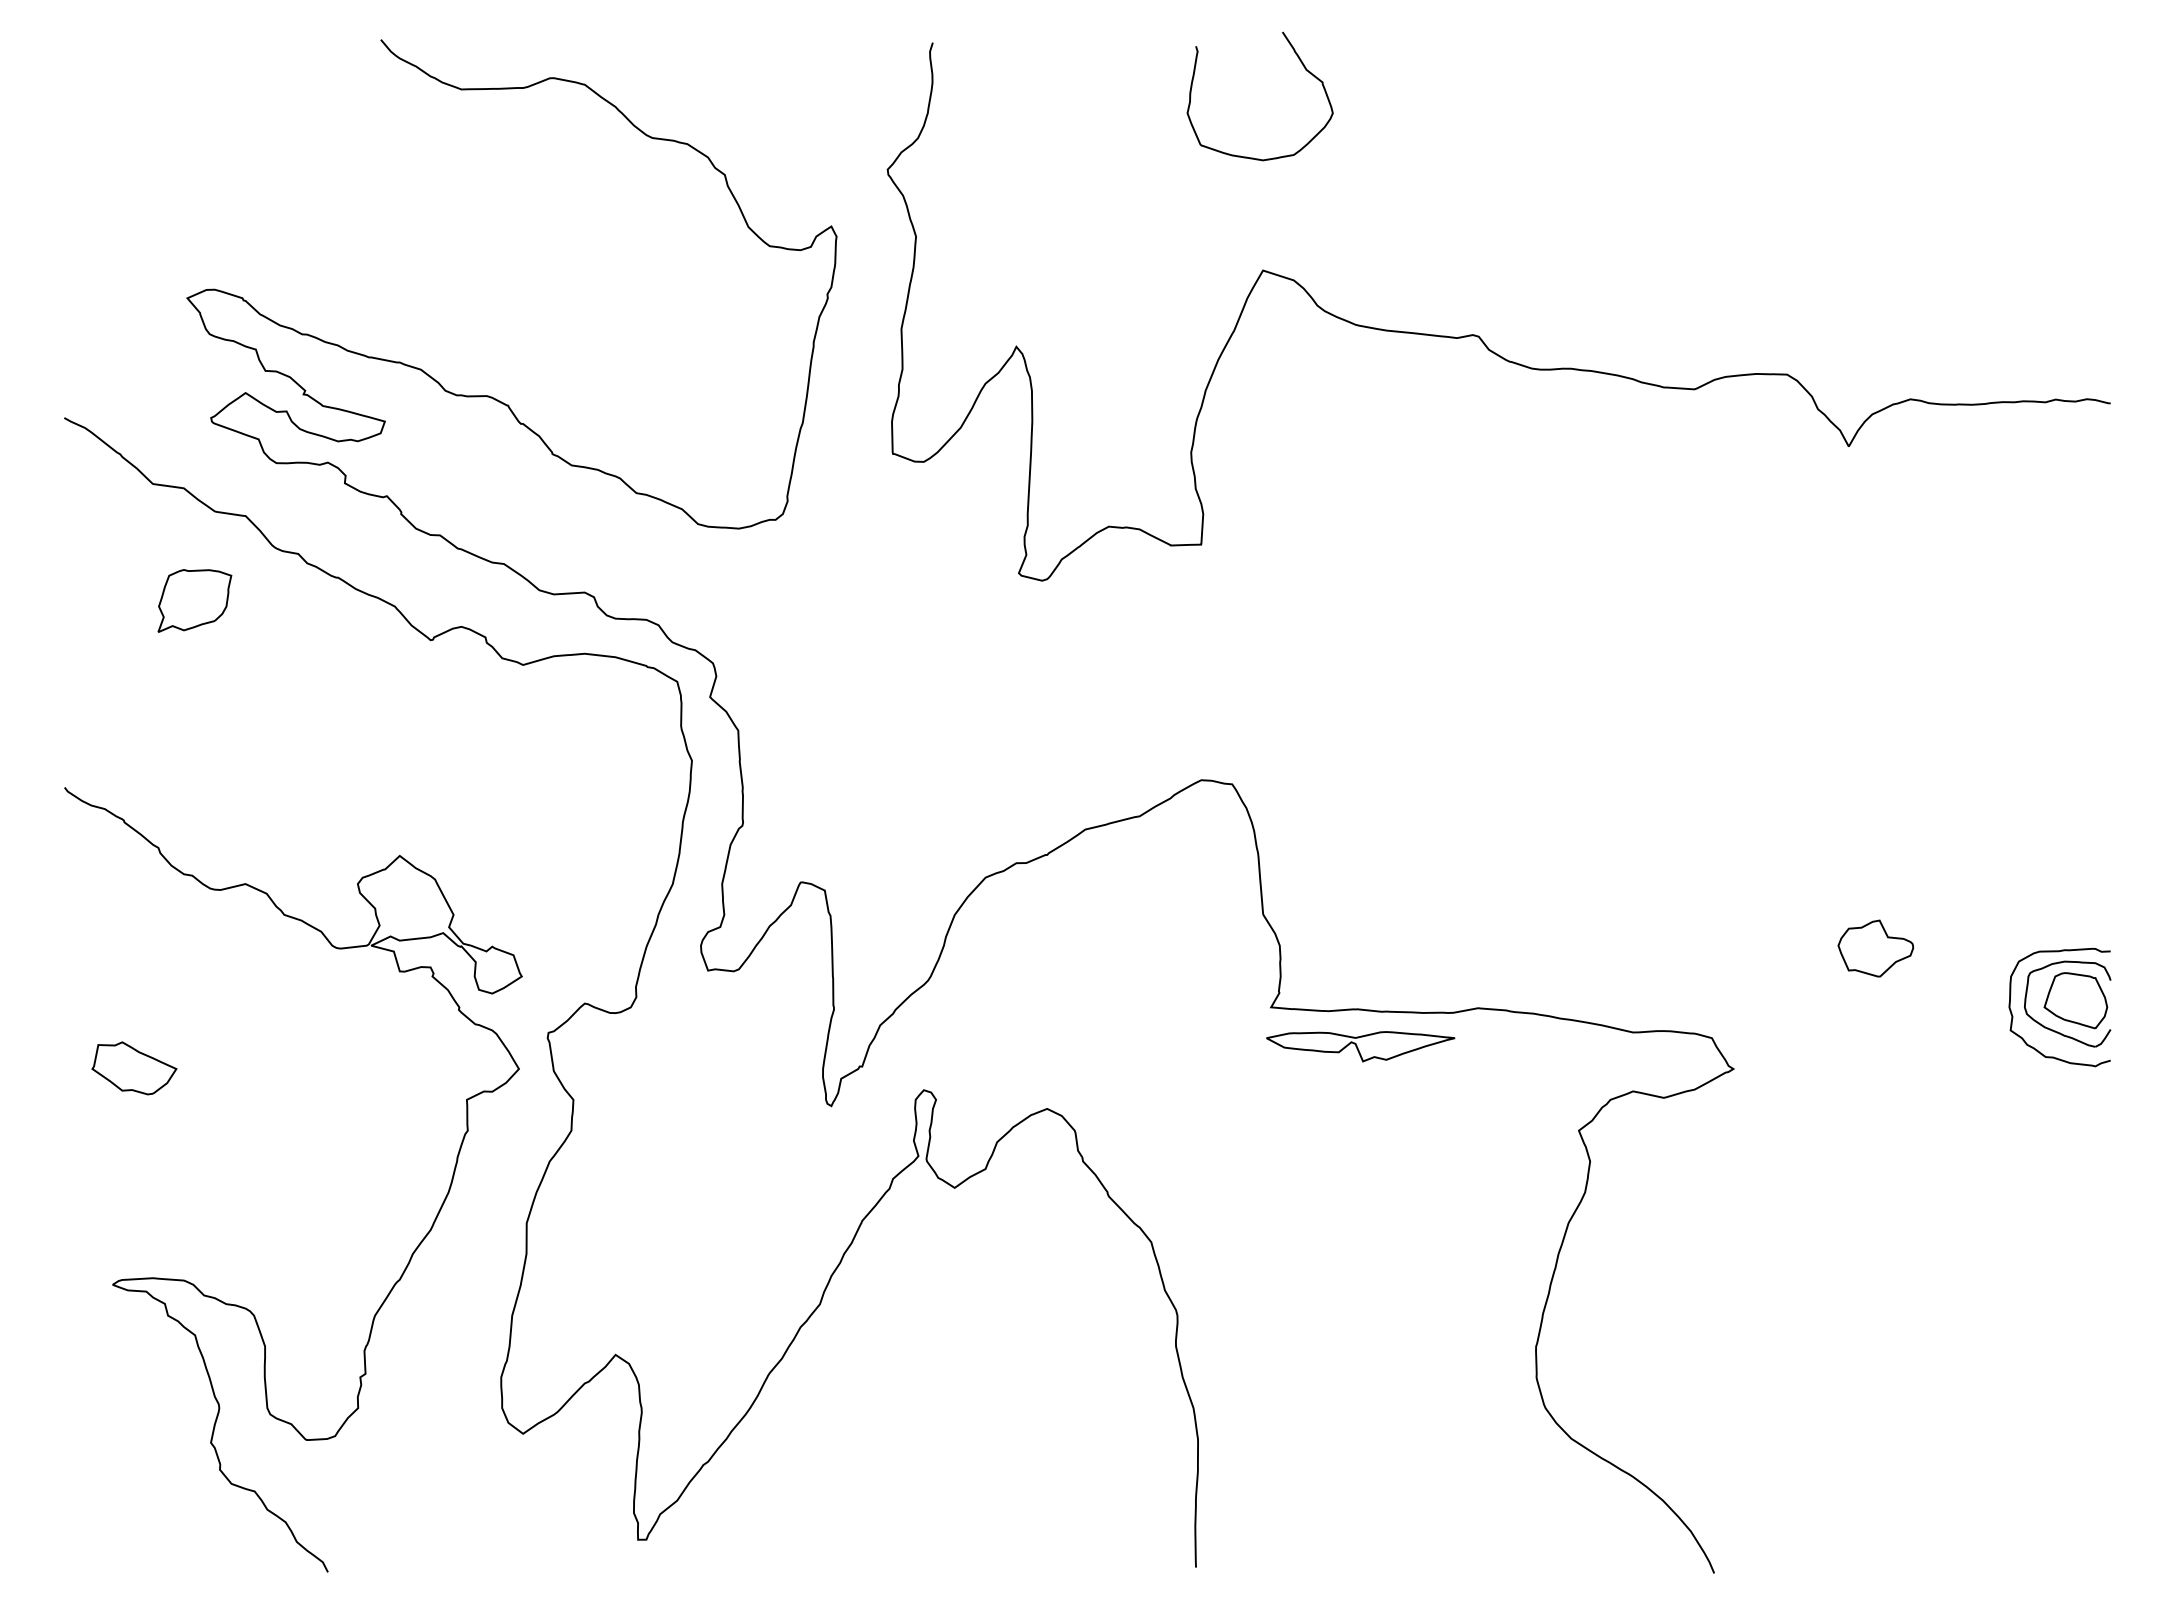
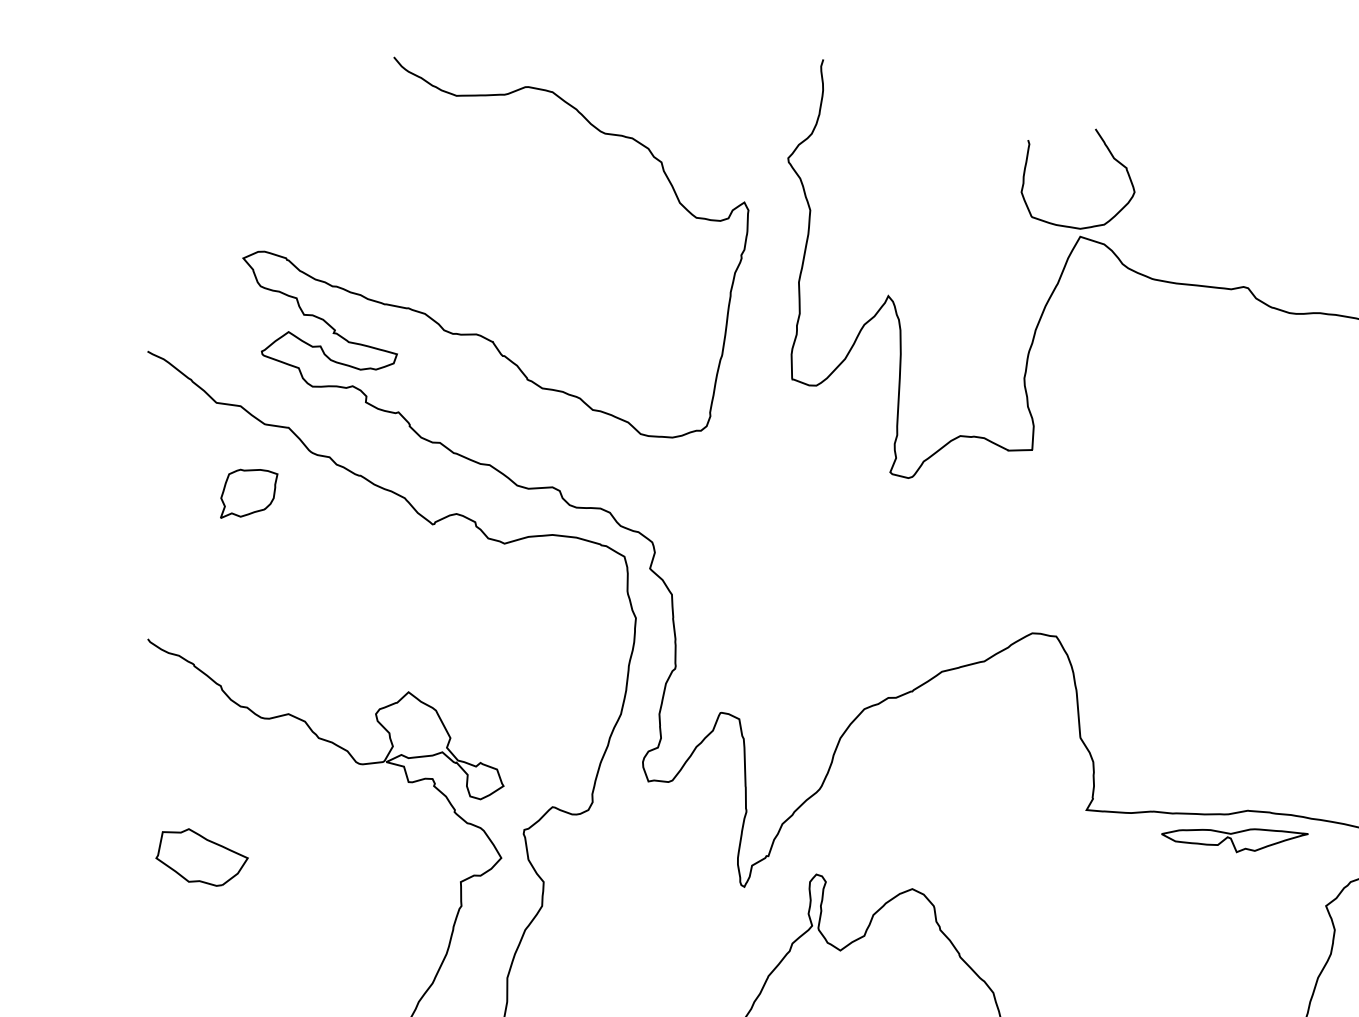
curve: (1305, 70) -> (1113, 158), moved
part: (1360, 1046) -> (1234, 840), moved
part: (134, 1068) -> (202, 857), size x1.4

